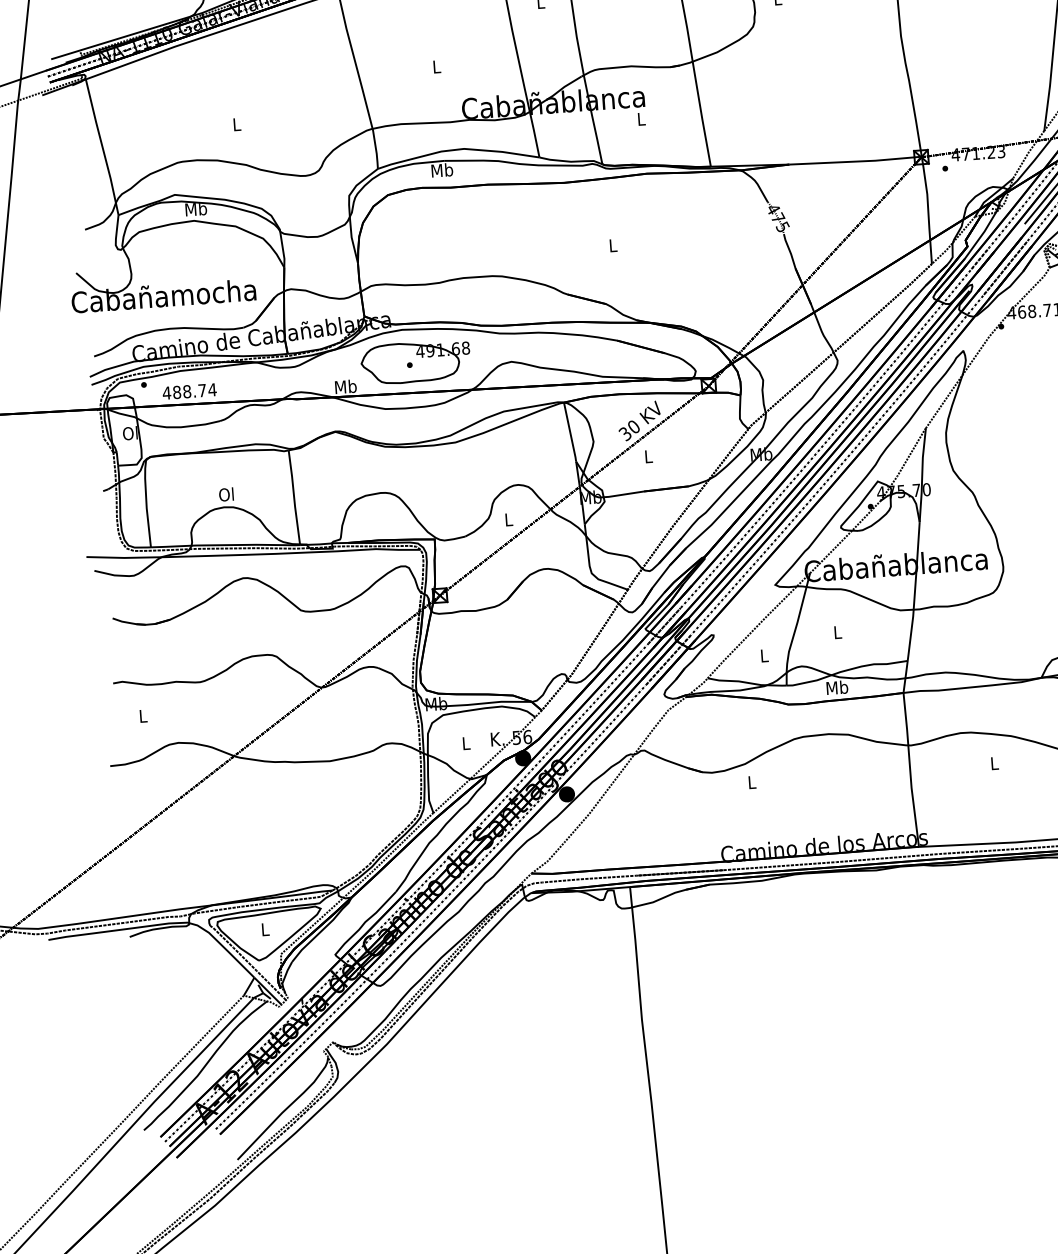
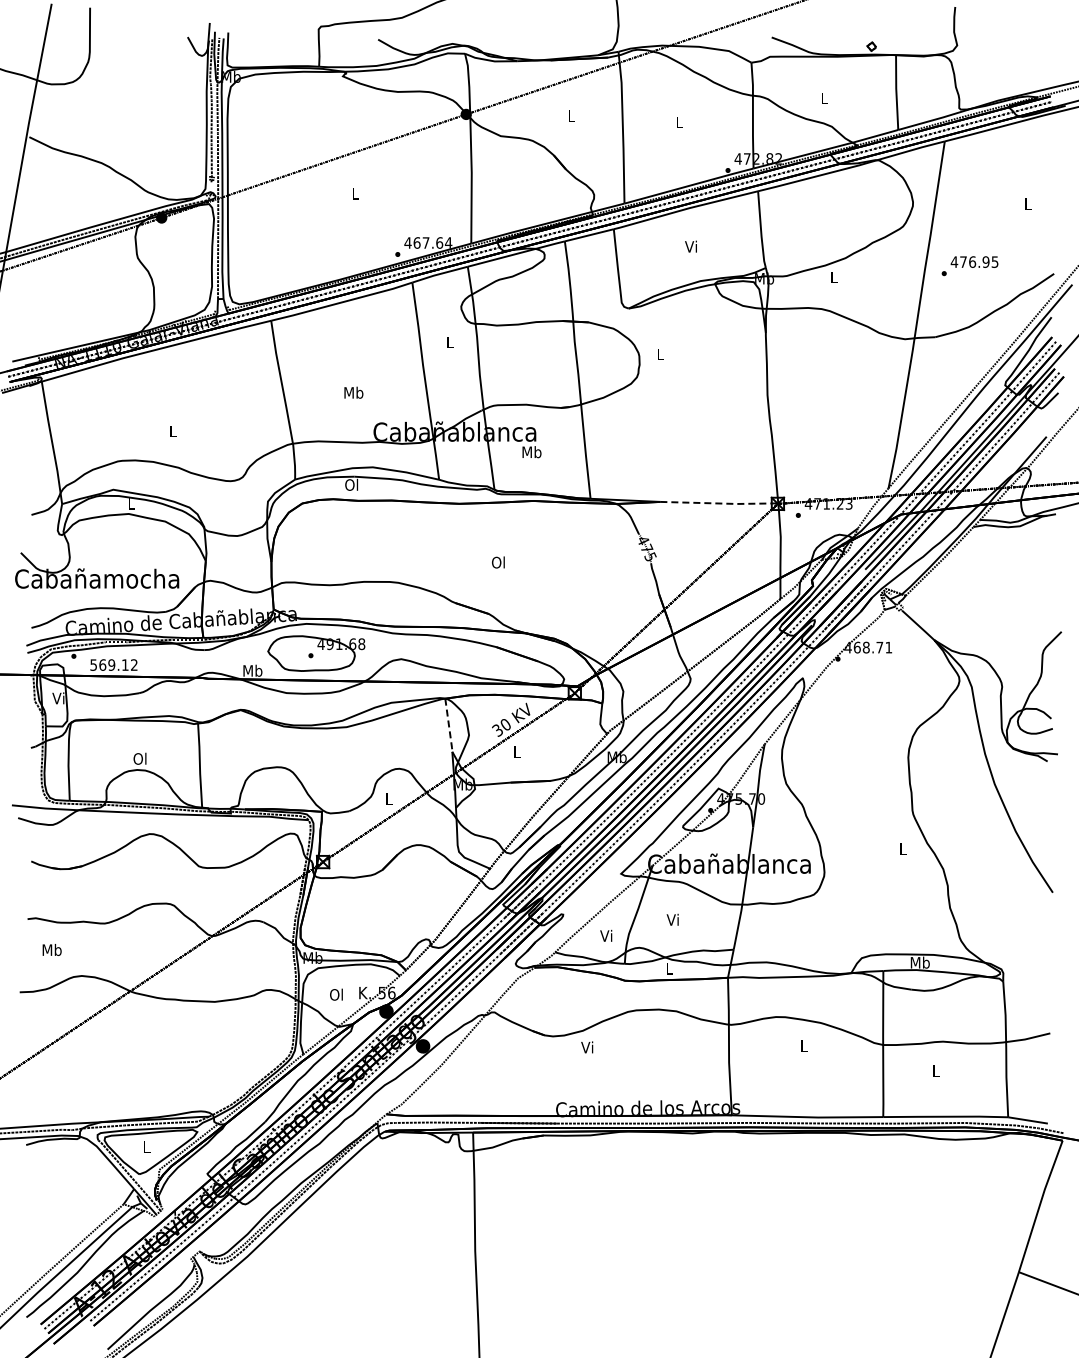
text: (436, 66) -> (353, 392), L -> Mb
text: (640, 119) -> (531, 452), L -> Mb
line: (856, 161) -> (720, 503), solid -> dashed
text: (441, 169) -> (351, 484), Mb -> Ol
text: (196, 208) -> (131, 503), Mb -> L
text: (612, 245) -> (498, 562), L -> Ol
text: (190, 390) -> (114, 664), 488.74 -> 569.12
text: (130, 433) -> (58, 698), Ol -> Vi
line: (570, 433) -> (449, 726), solid -> dashed
text: (836, 632) -> (672, 919), L -> Vi
text: (763, 655) -> (606, 935), L -> Vi
text: (837, 687) -> (669, 968), Mb -> L
text: (142, 715) -> (51, 949), L -> Mb
text: (465, 743) -> (336, 994), L -> Ol
text: (751, 782) -> (587, 1047), L -> Vi

